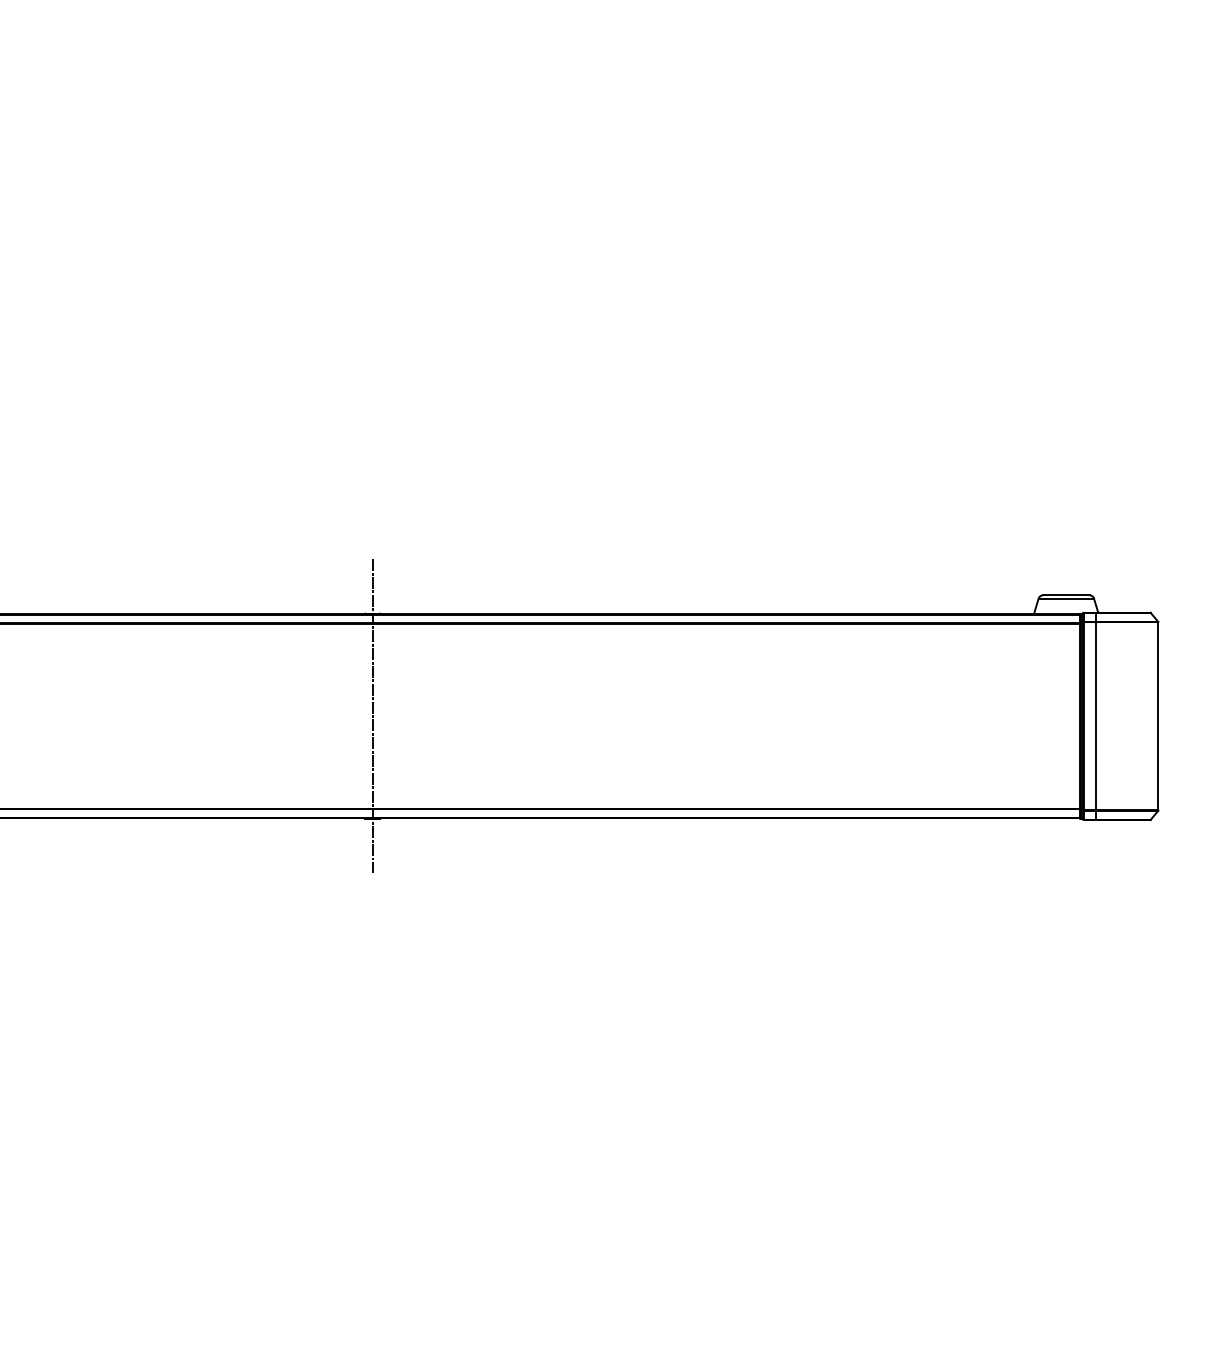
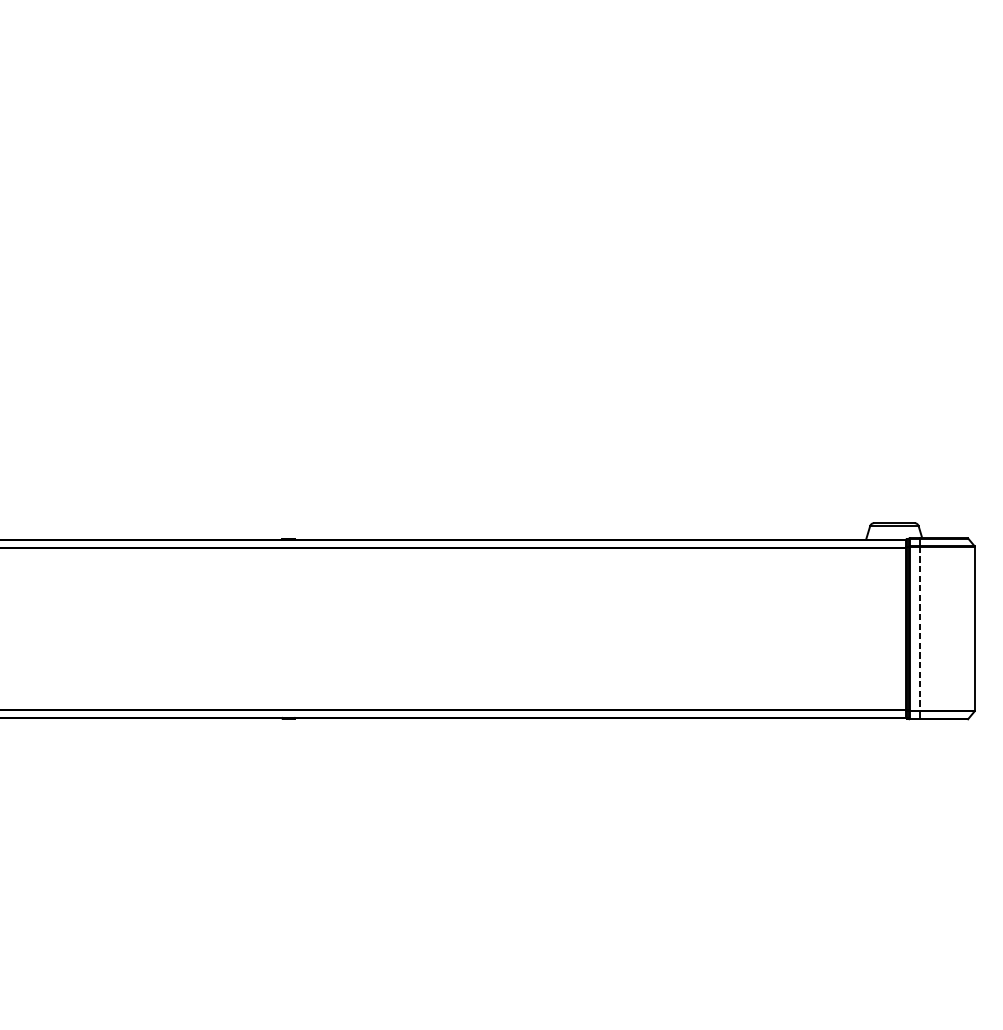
line: (372, 716) -> (288, 628), removed
line: (1095, 716) -> (919, 628), solid -> dashed

